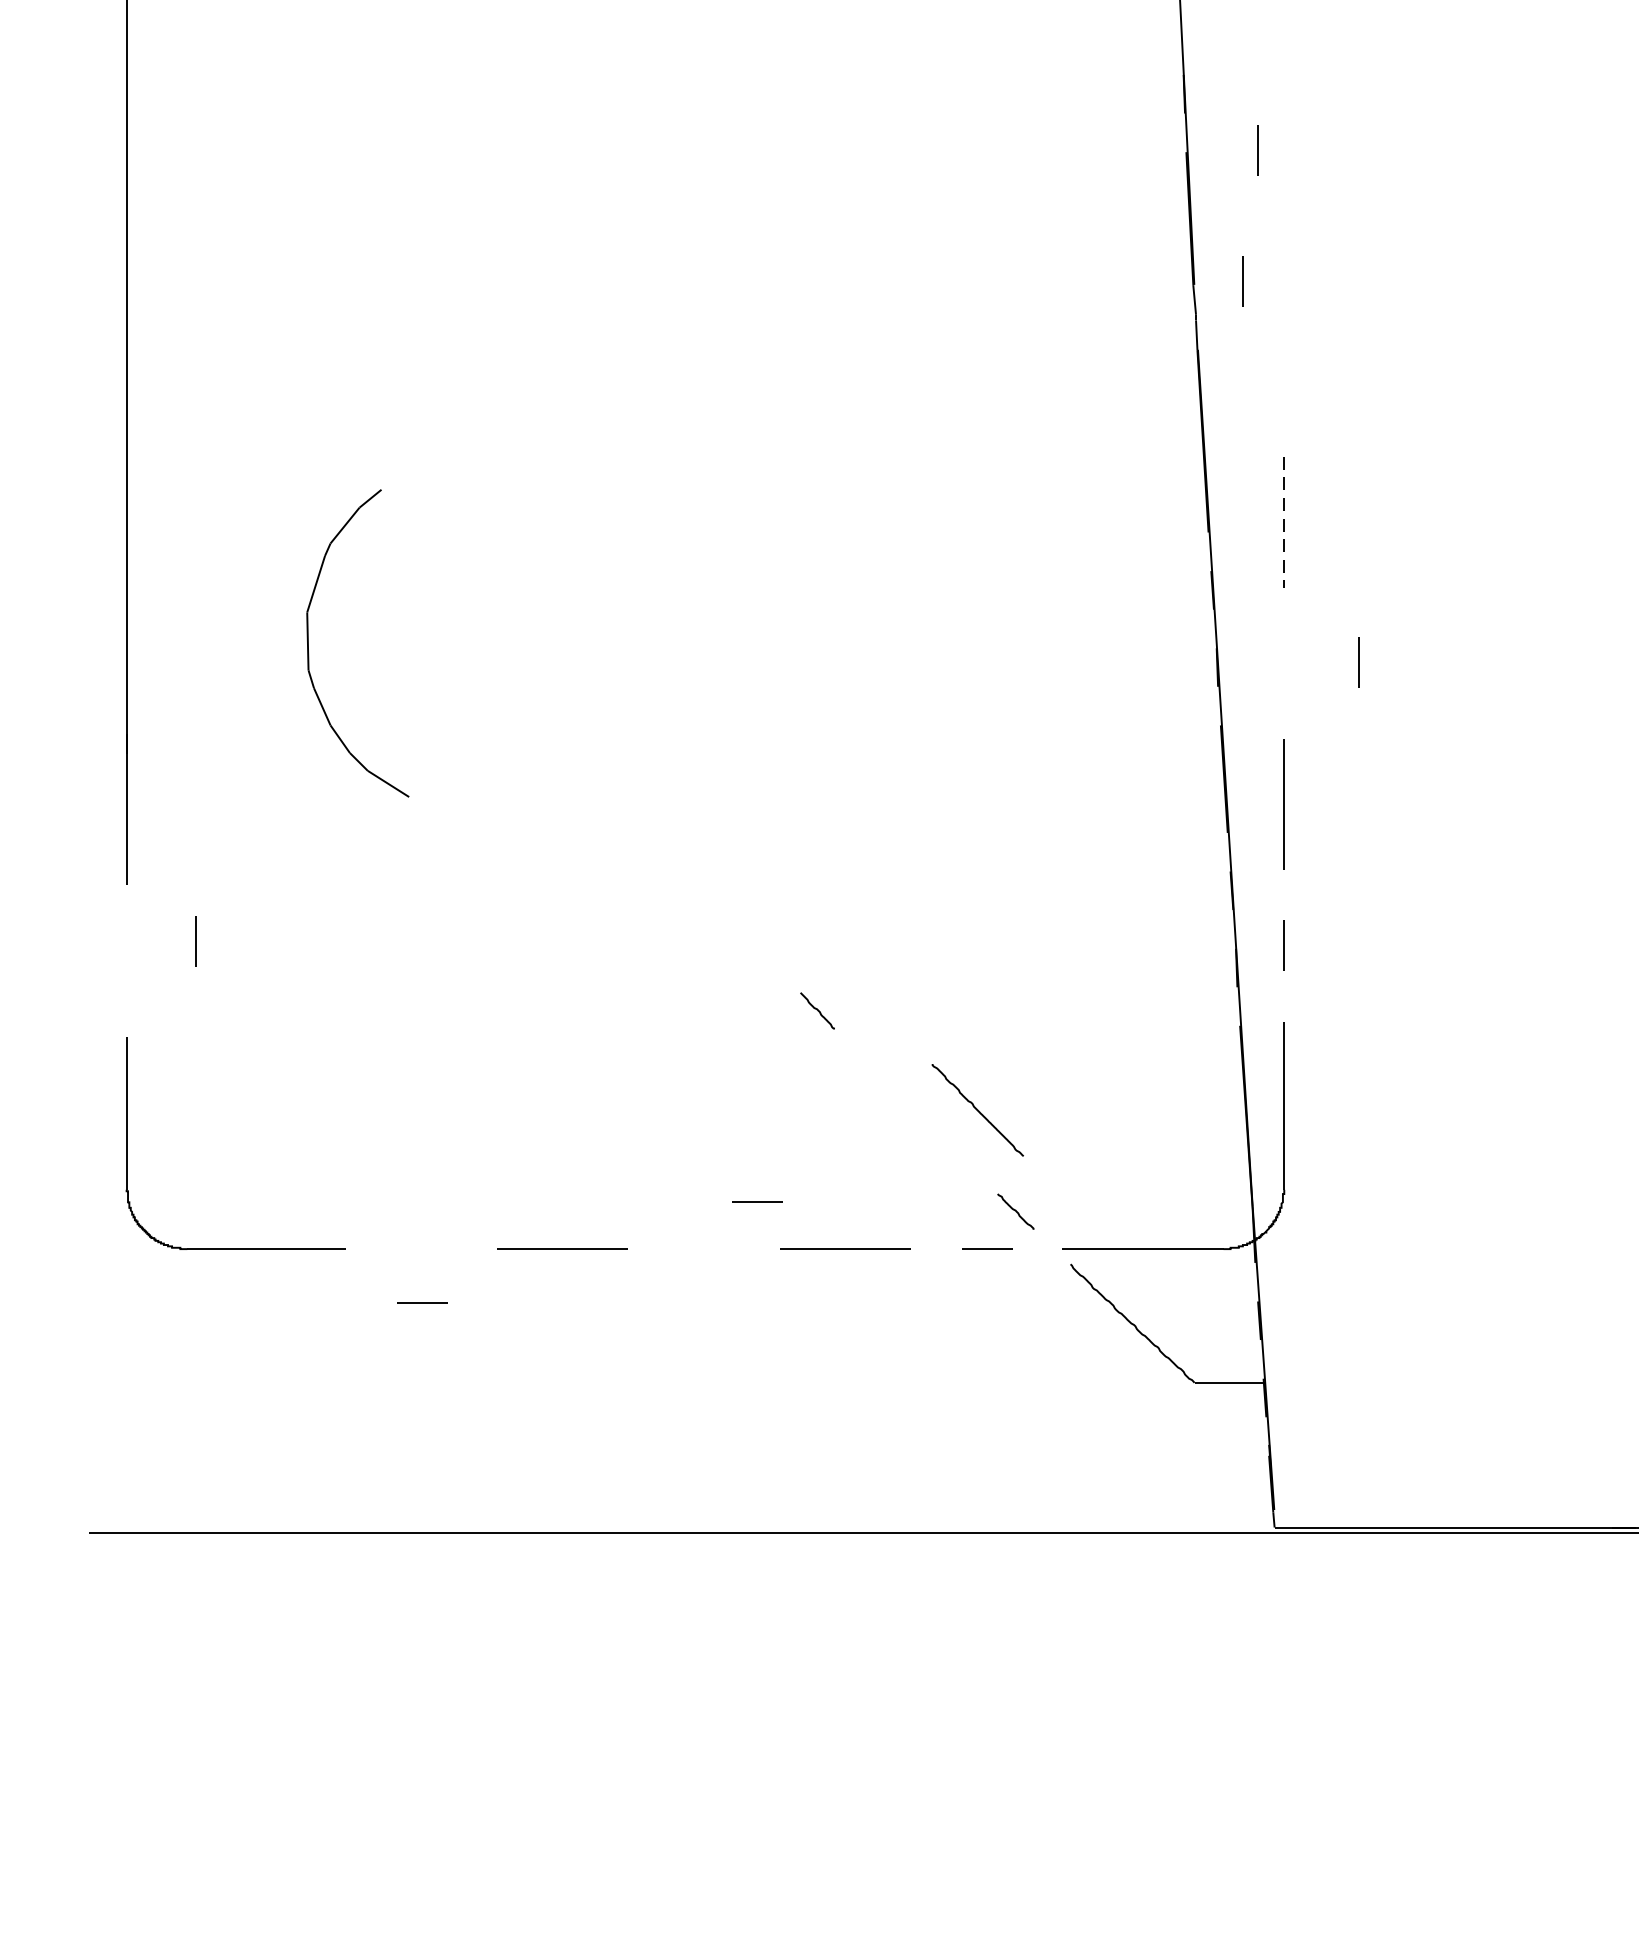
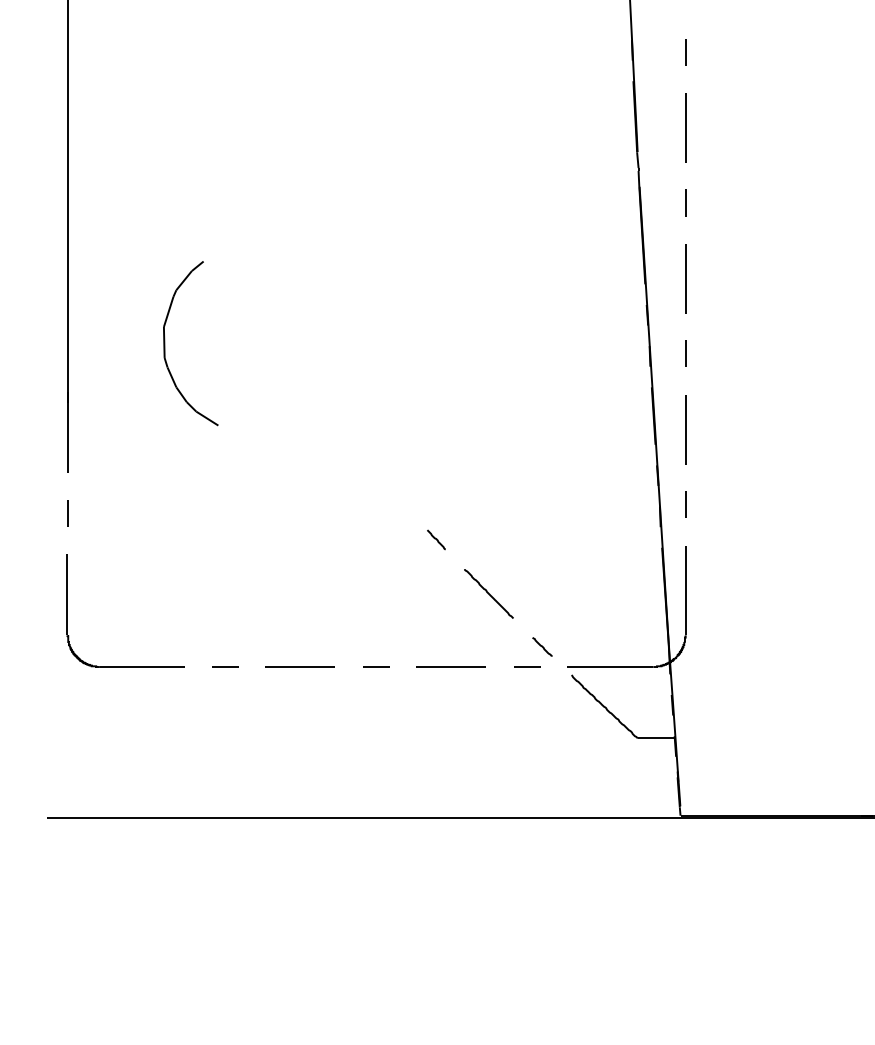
line: (1257, 150) -> (685, 52), moved
line: (1283, 238) -> (685, 127), added
line: (1242, 280) -> (685, 202), moved
line: (1283, 521) -> (685, 278), dashed -> solid
line: (1358, 662) -> (685, 353), moved
line: (195, 941) -> (67, 513), moved
line: (976, 1109) -> (488, 593), moved
line: (757, 1201) -> (376, 666), moved
line: (422, 1302) -> (225, 666), moved

